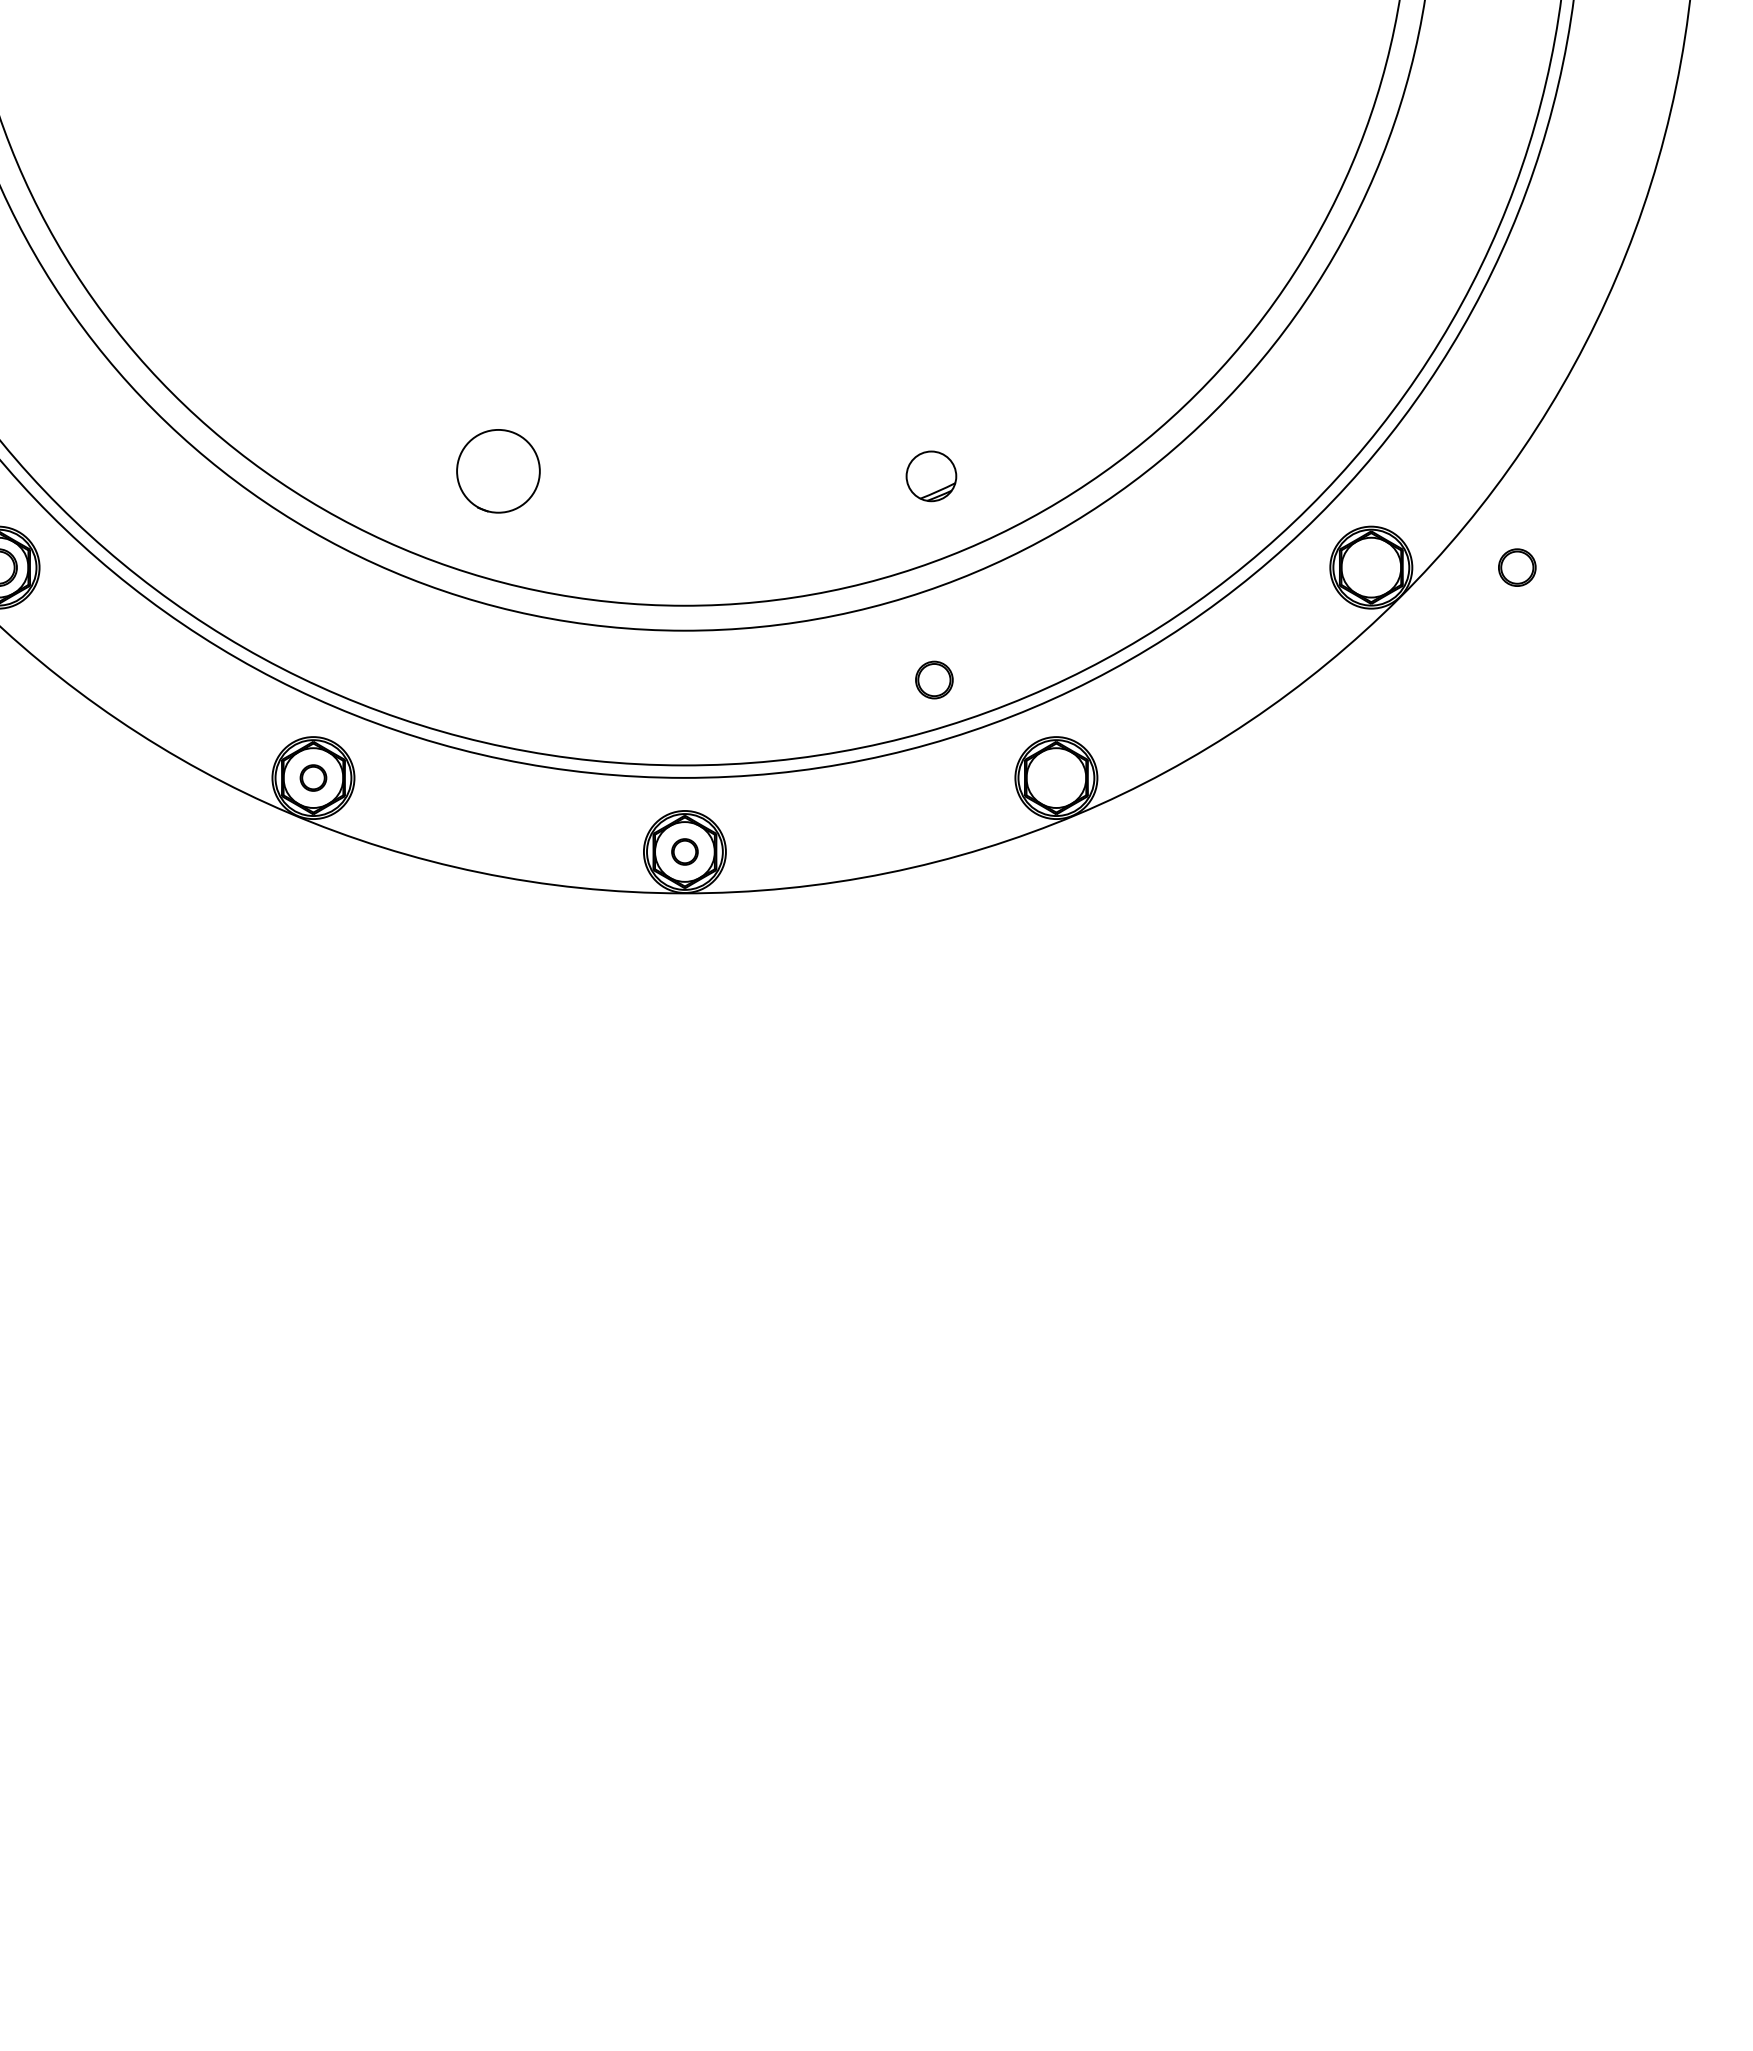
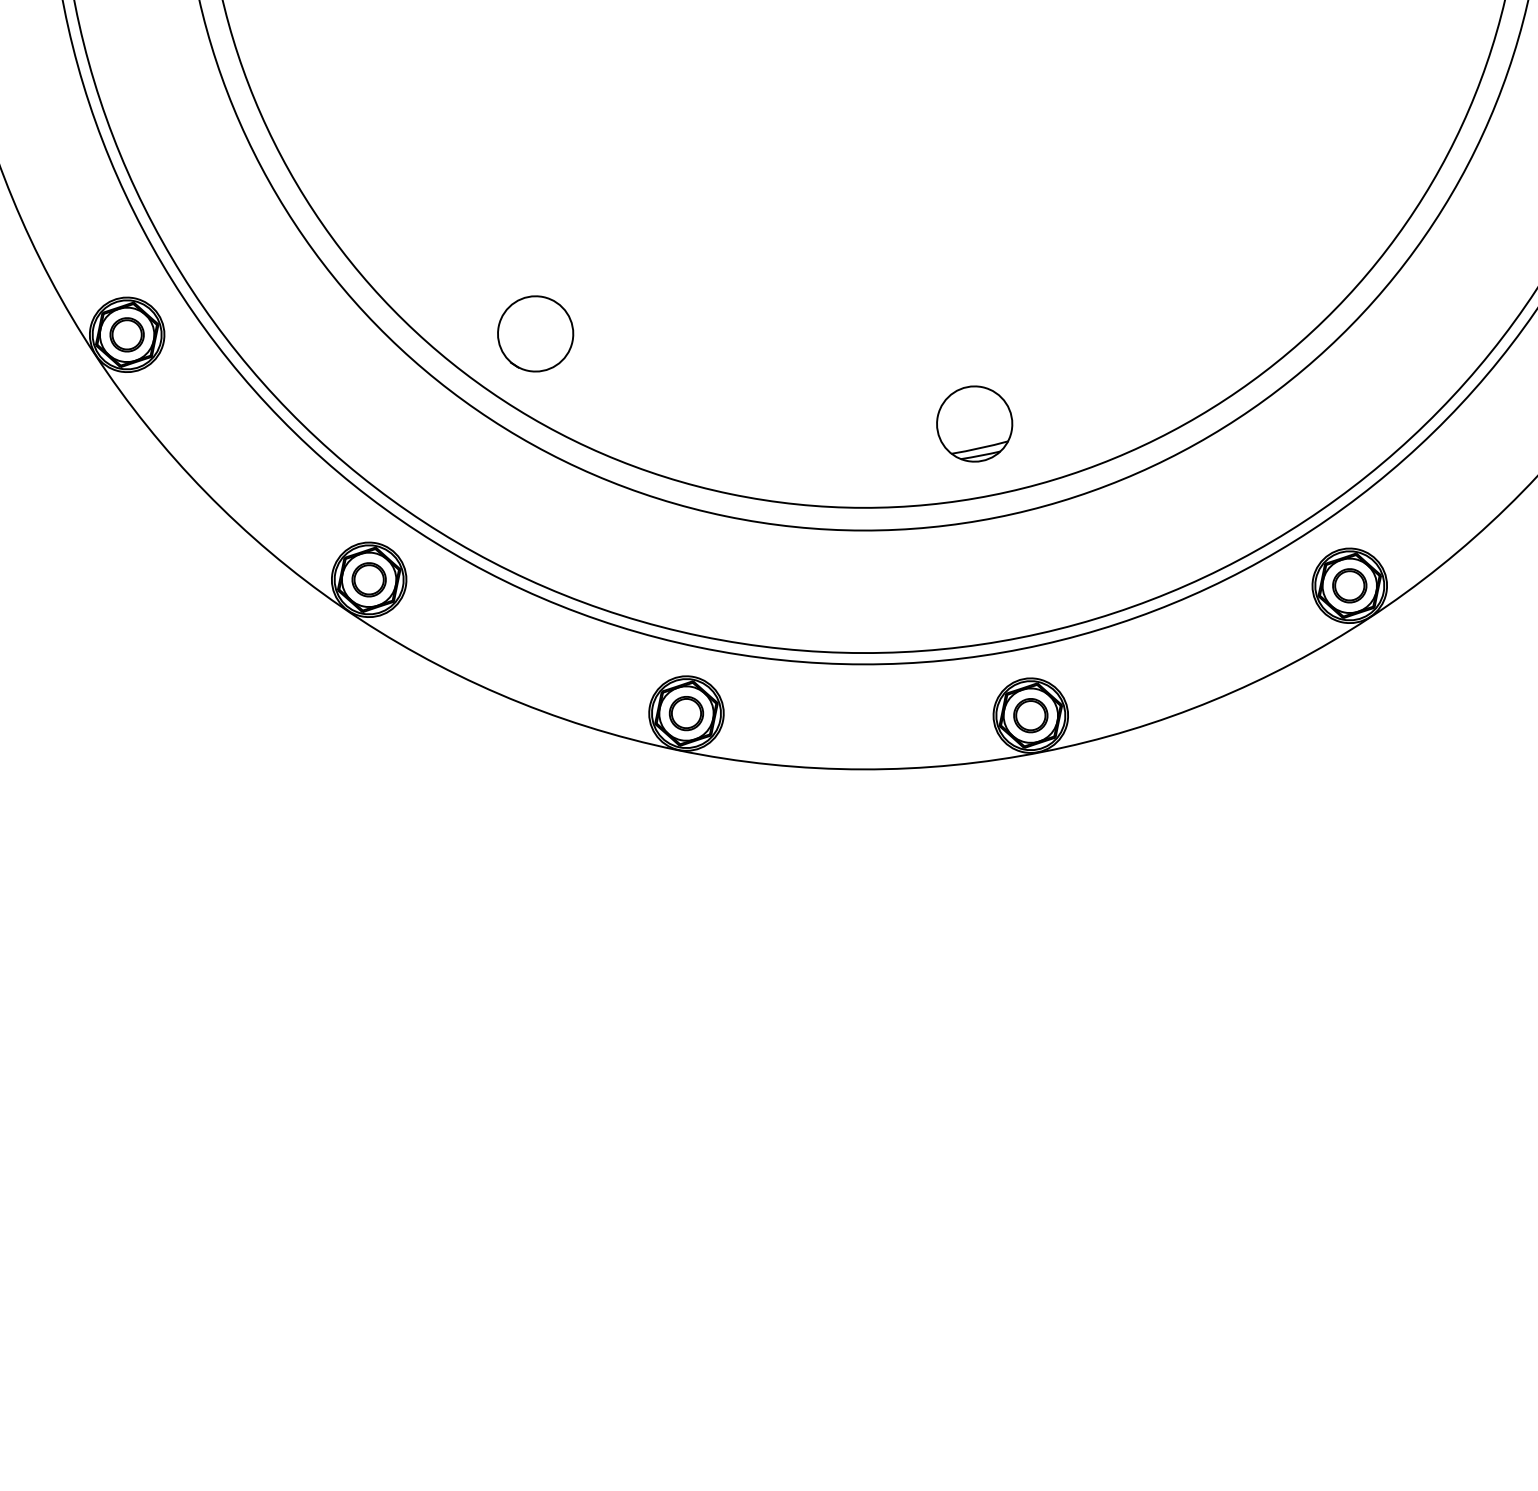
circle: (498, 471) -> (535, 334), moved
part: (931, 476) -> (974, 424), size x1.67
part: (1517, 567) -> (1349, 585), moved
part: (934, 679) -> (1031, 715), moved
part: (313, 777) -> (369, 579), size x1.43
part: (684, 851) -> (686, 713), size x1.43

